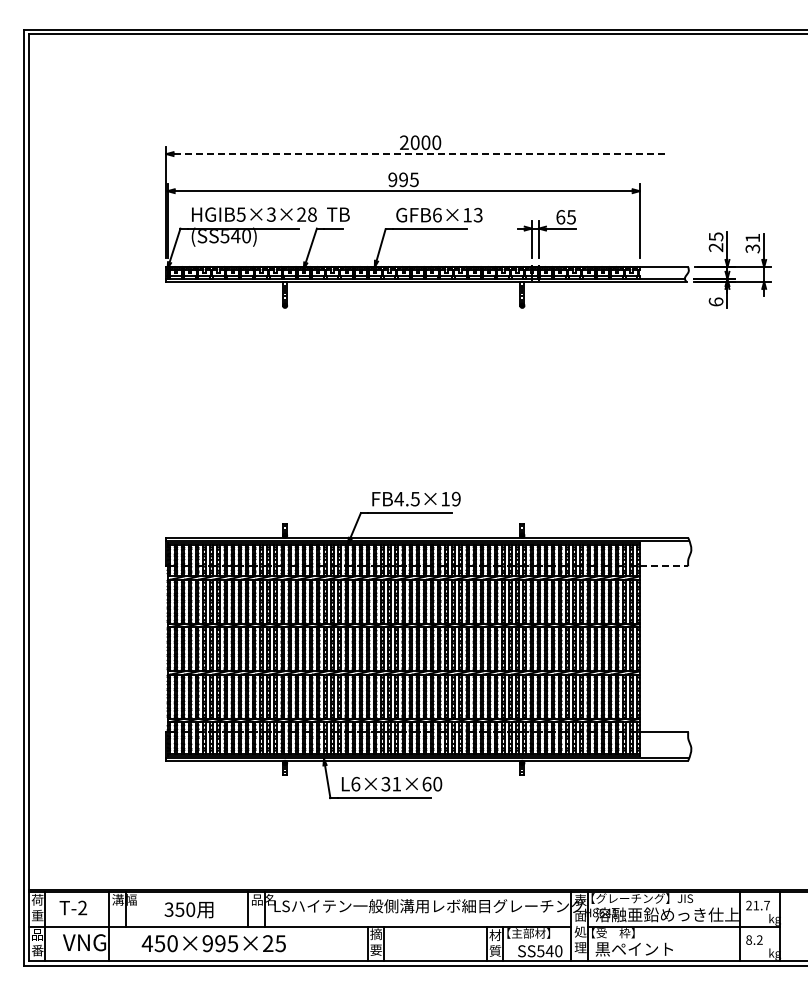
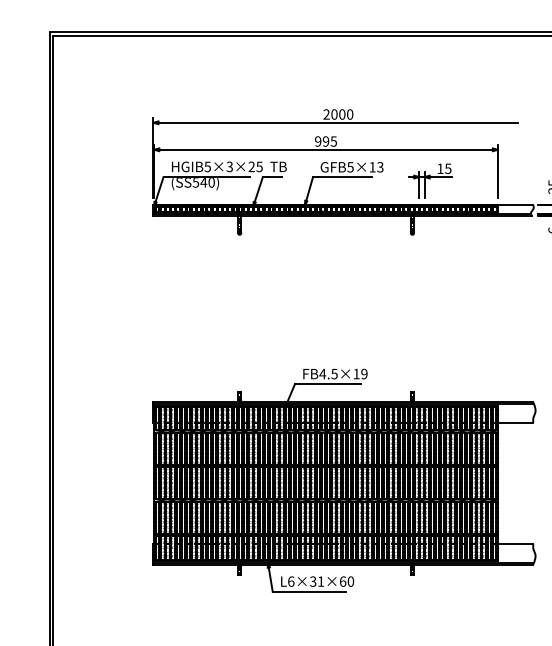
line: (421, 154) -> (339, 123), dashed -> solid
text: (311, 214) -> (258, 166), HGIB5×3×28 -> HGIB5×3×25
text: (436, 214) -> (349, 166), GFB6×13 -> GFB5×13
text: (560, 217) -> (440, 168), 65 -> 15
line: (664, 566) -> (516, 423), dashed -> solid

